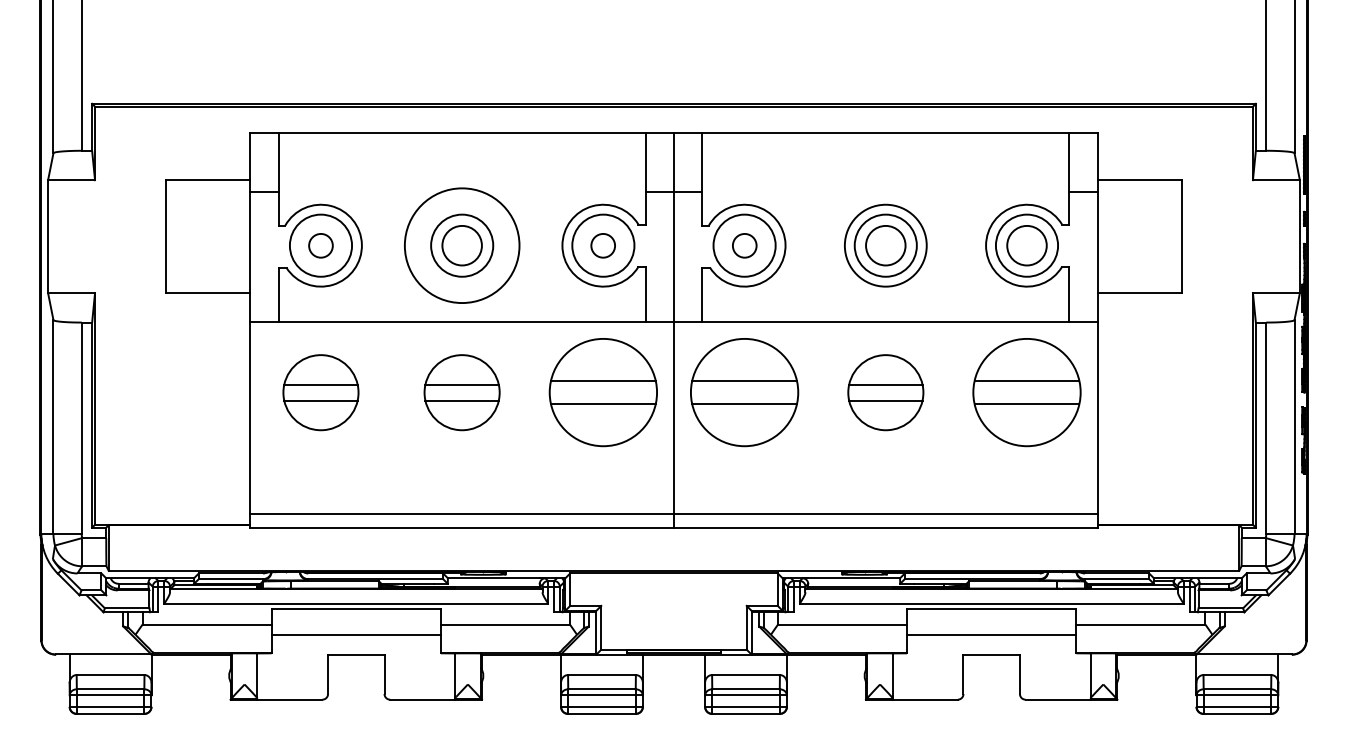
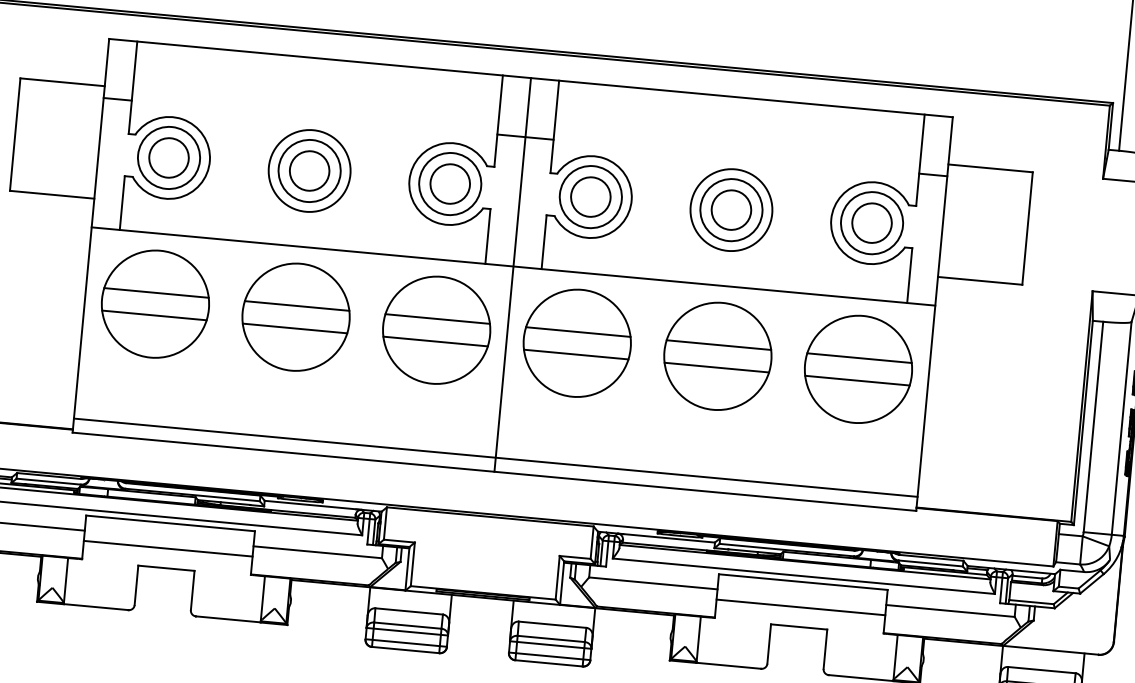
circle: (320, 245) -> (168, 157), size x1.67
circle: (462, 245) -> (309, 170), size x0.71
circle: (602, 245) -> (449, 183), size x1.67
circle: (744, 245) -> (590, 196), size x1.67
part: (320, 392) -> (155, 304), size x1.43
part: (461, 392) -> (295, 317), size x1.43
part: (885, 392) -> (717, 356), size x1.43

